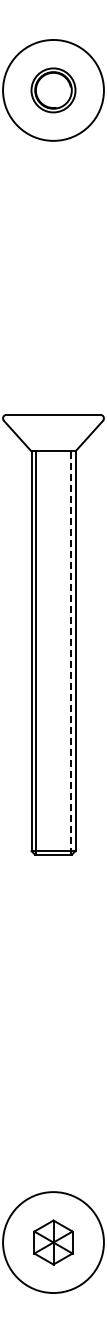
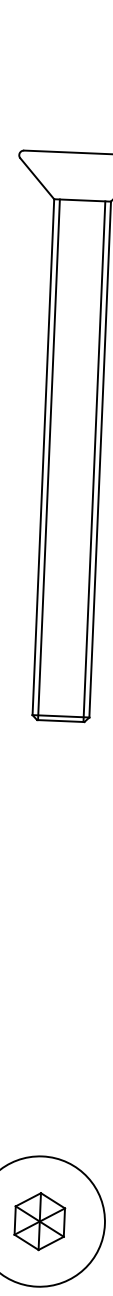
line: (71, 653) -> (94, 462), dashed -> solid

